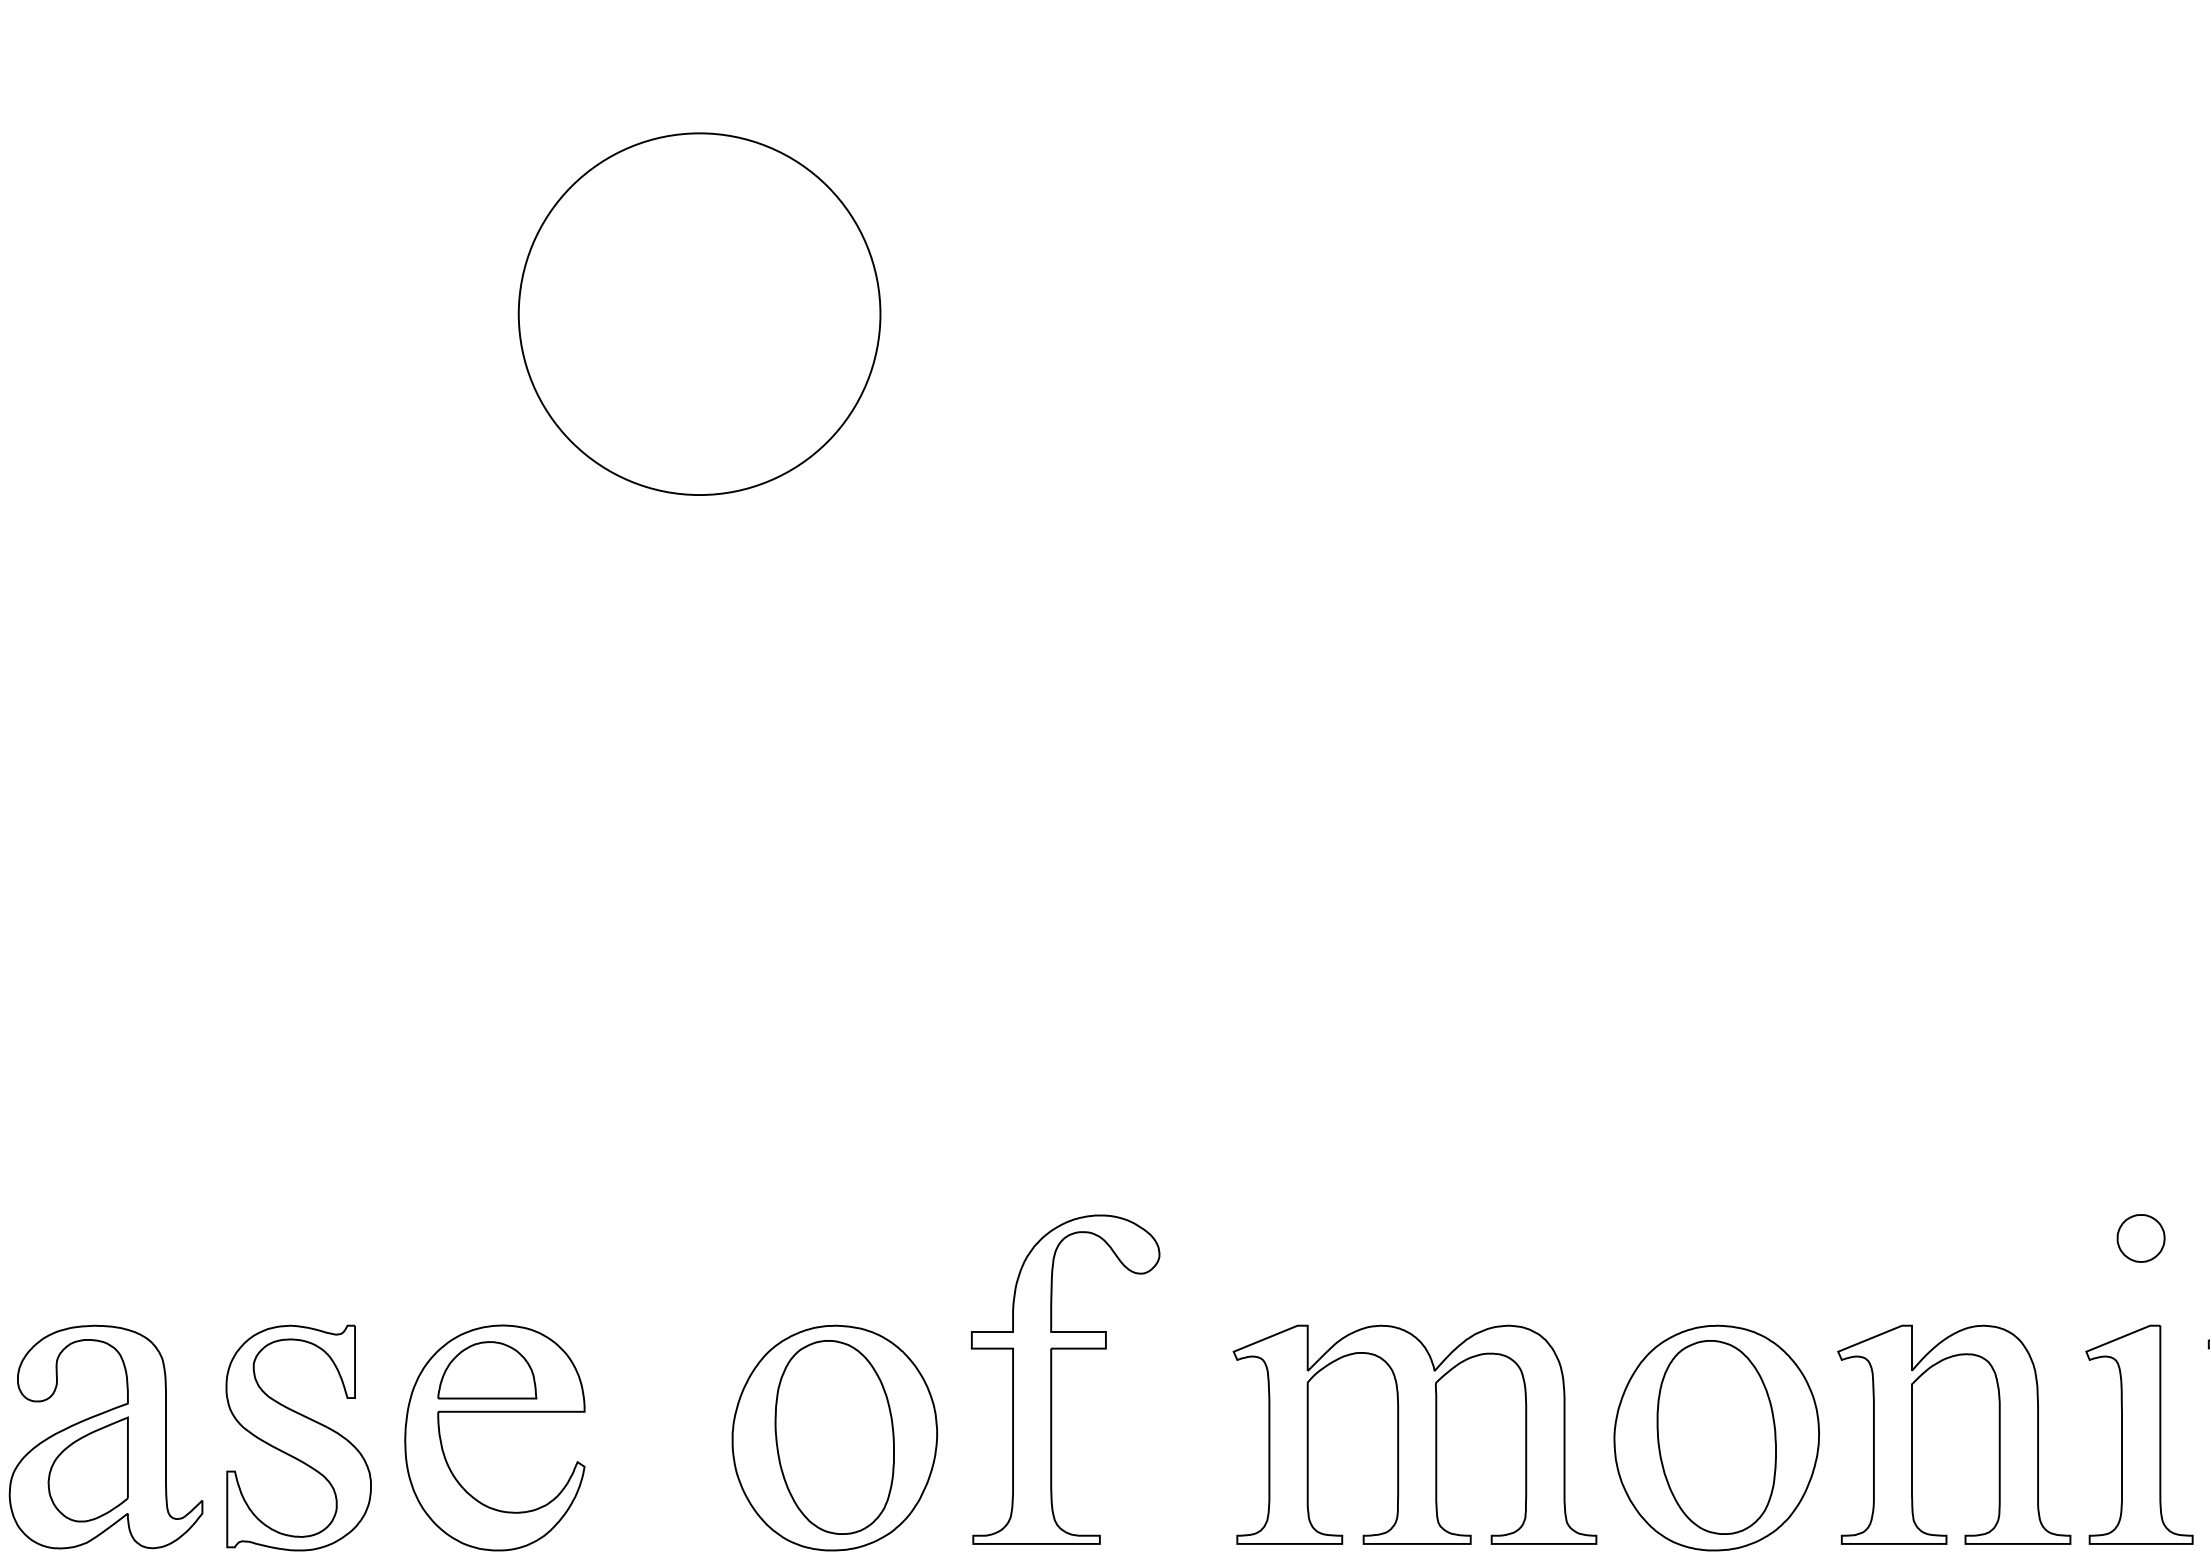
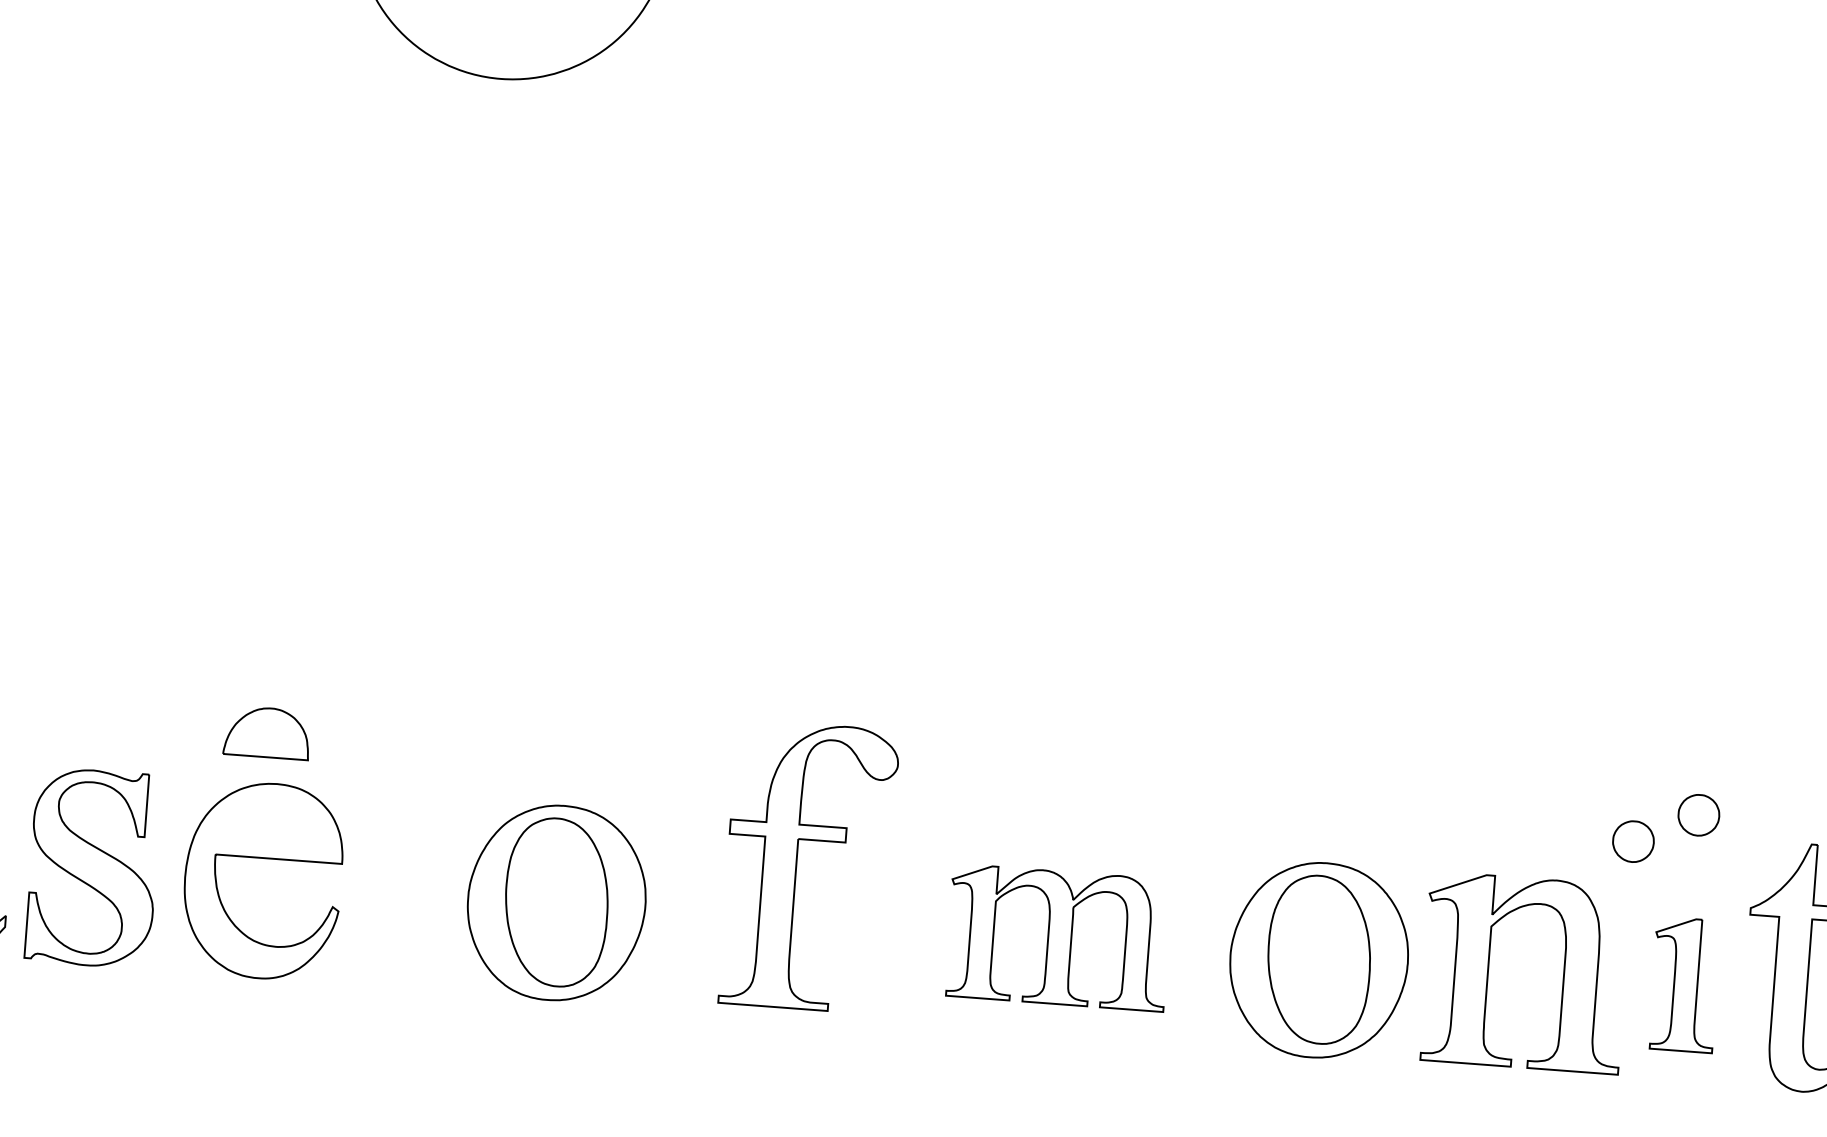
part: (2067, 1274) -> (1632, 841), added
part: (487, 1370) -> (267, 732), moved
part: (1052, 1379) -> (797, 865), moved
part: (1414, 1434) -> (1058, 937), size x0.7
part: (2139, 1434) -> (1684, 984), size x0.7

